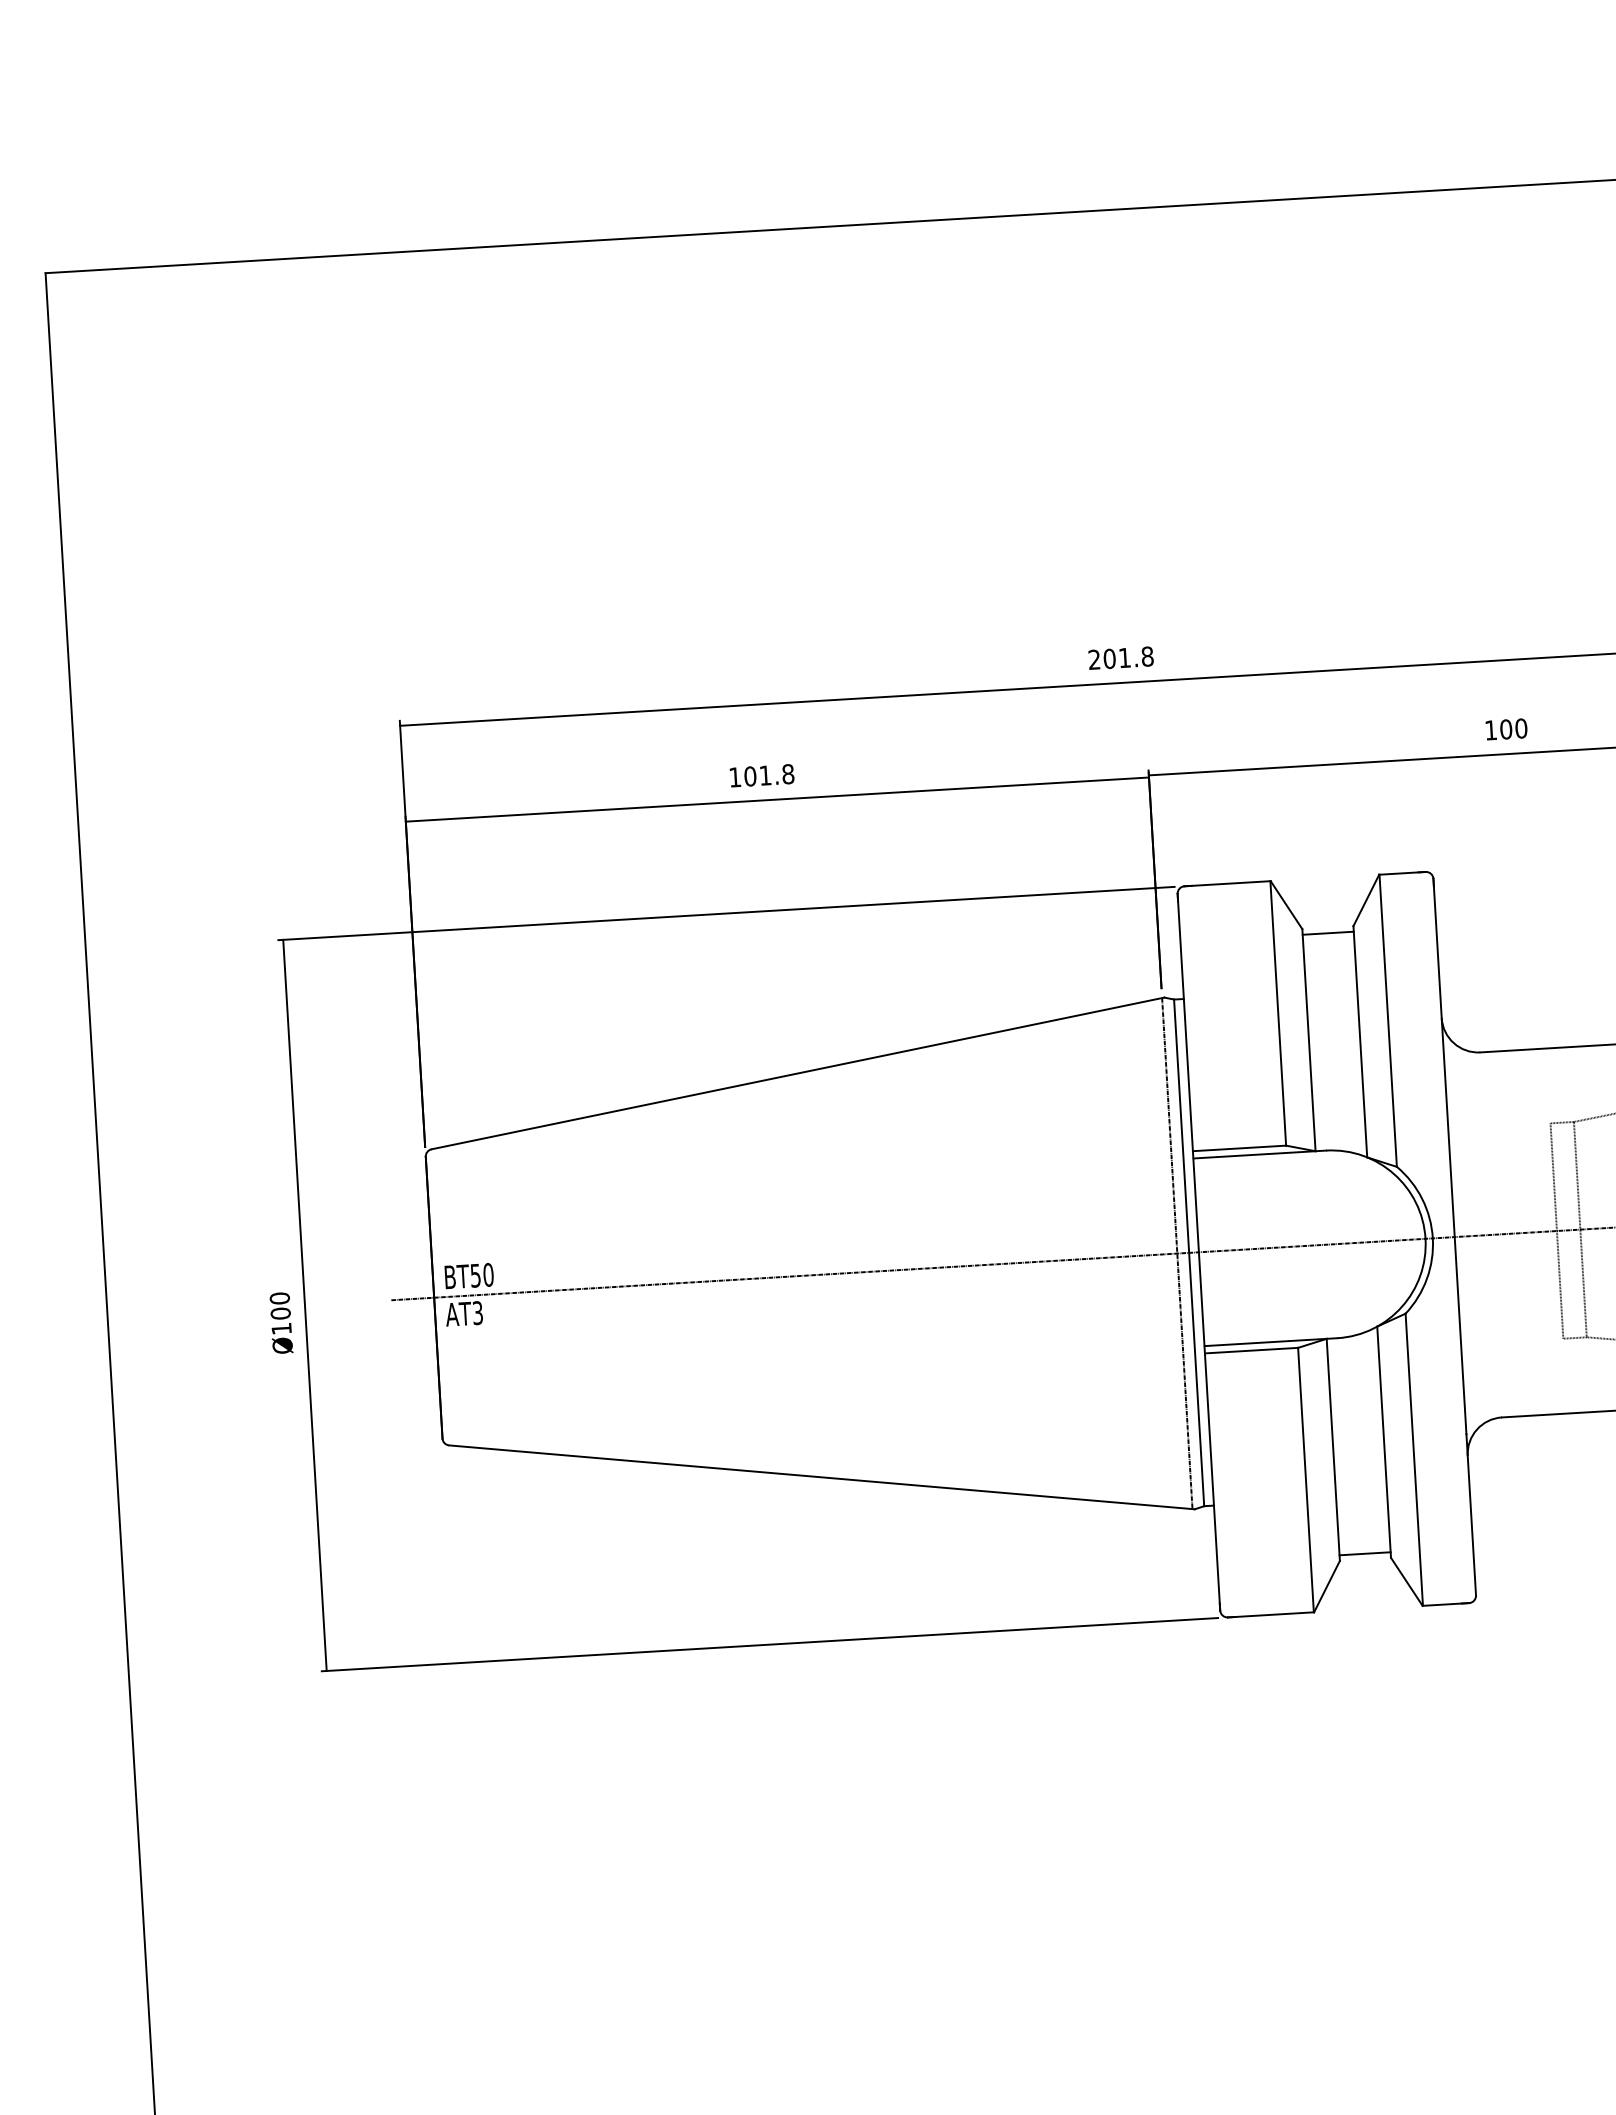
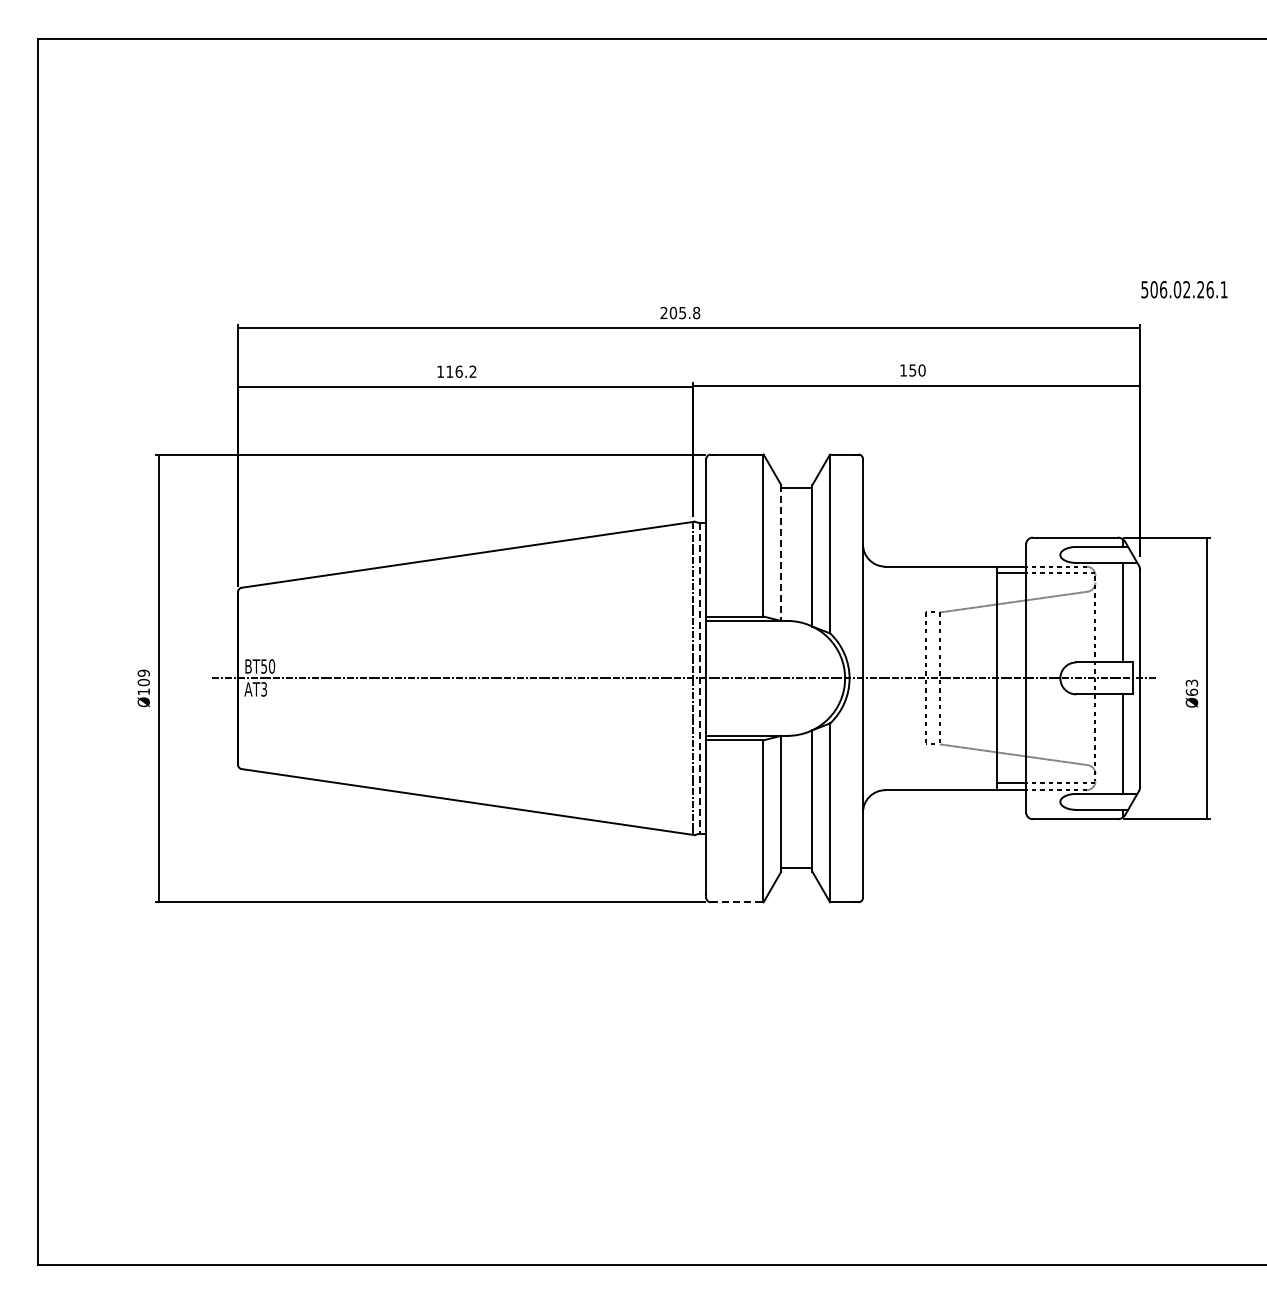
text: (1124, 658) -> (682, 313), 201.8 -> 205.8
text: (1505, 729) -> (912, 370), 100 -> 150
text: (769, 774) -> (461, 371), 101.8 -> 116.2
line: (1309, 1039) -> (781, 552), solid -> dashed
line: (1189, 1252) -> (700, 678), solid -> dashed
text: (279, 1297) -> (143, 672), Ø100 -> Ø109
line: (1271, 1615) -> (737, 902), solid -> dashed

